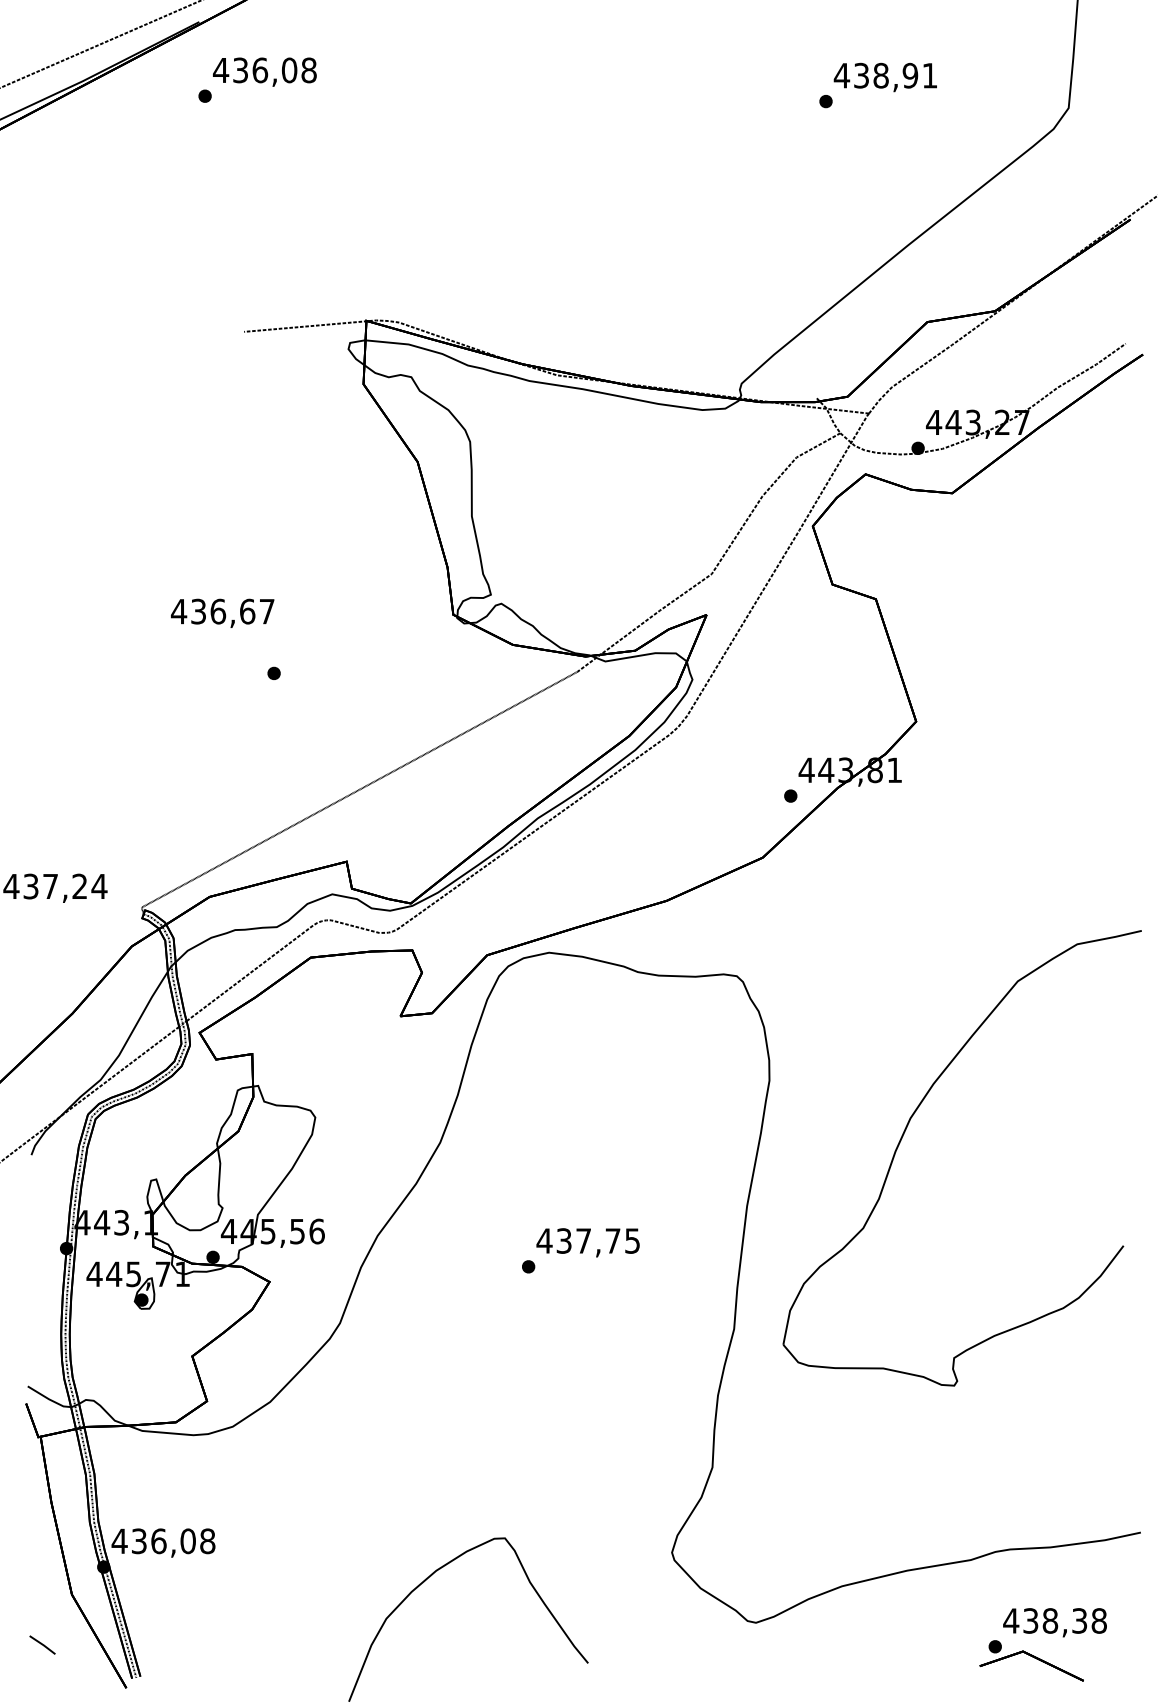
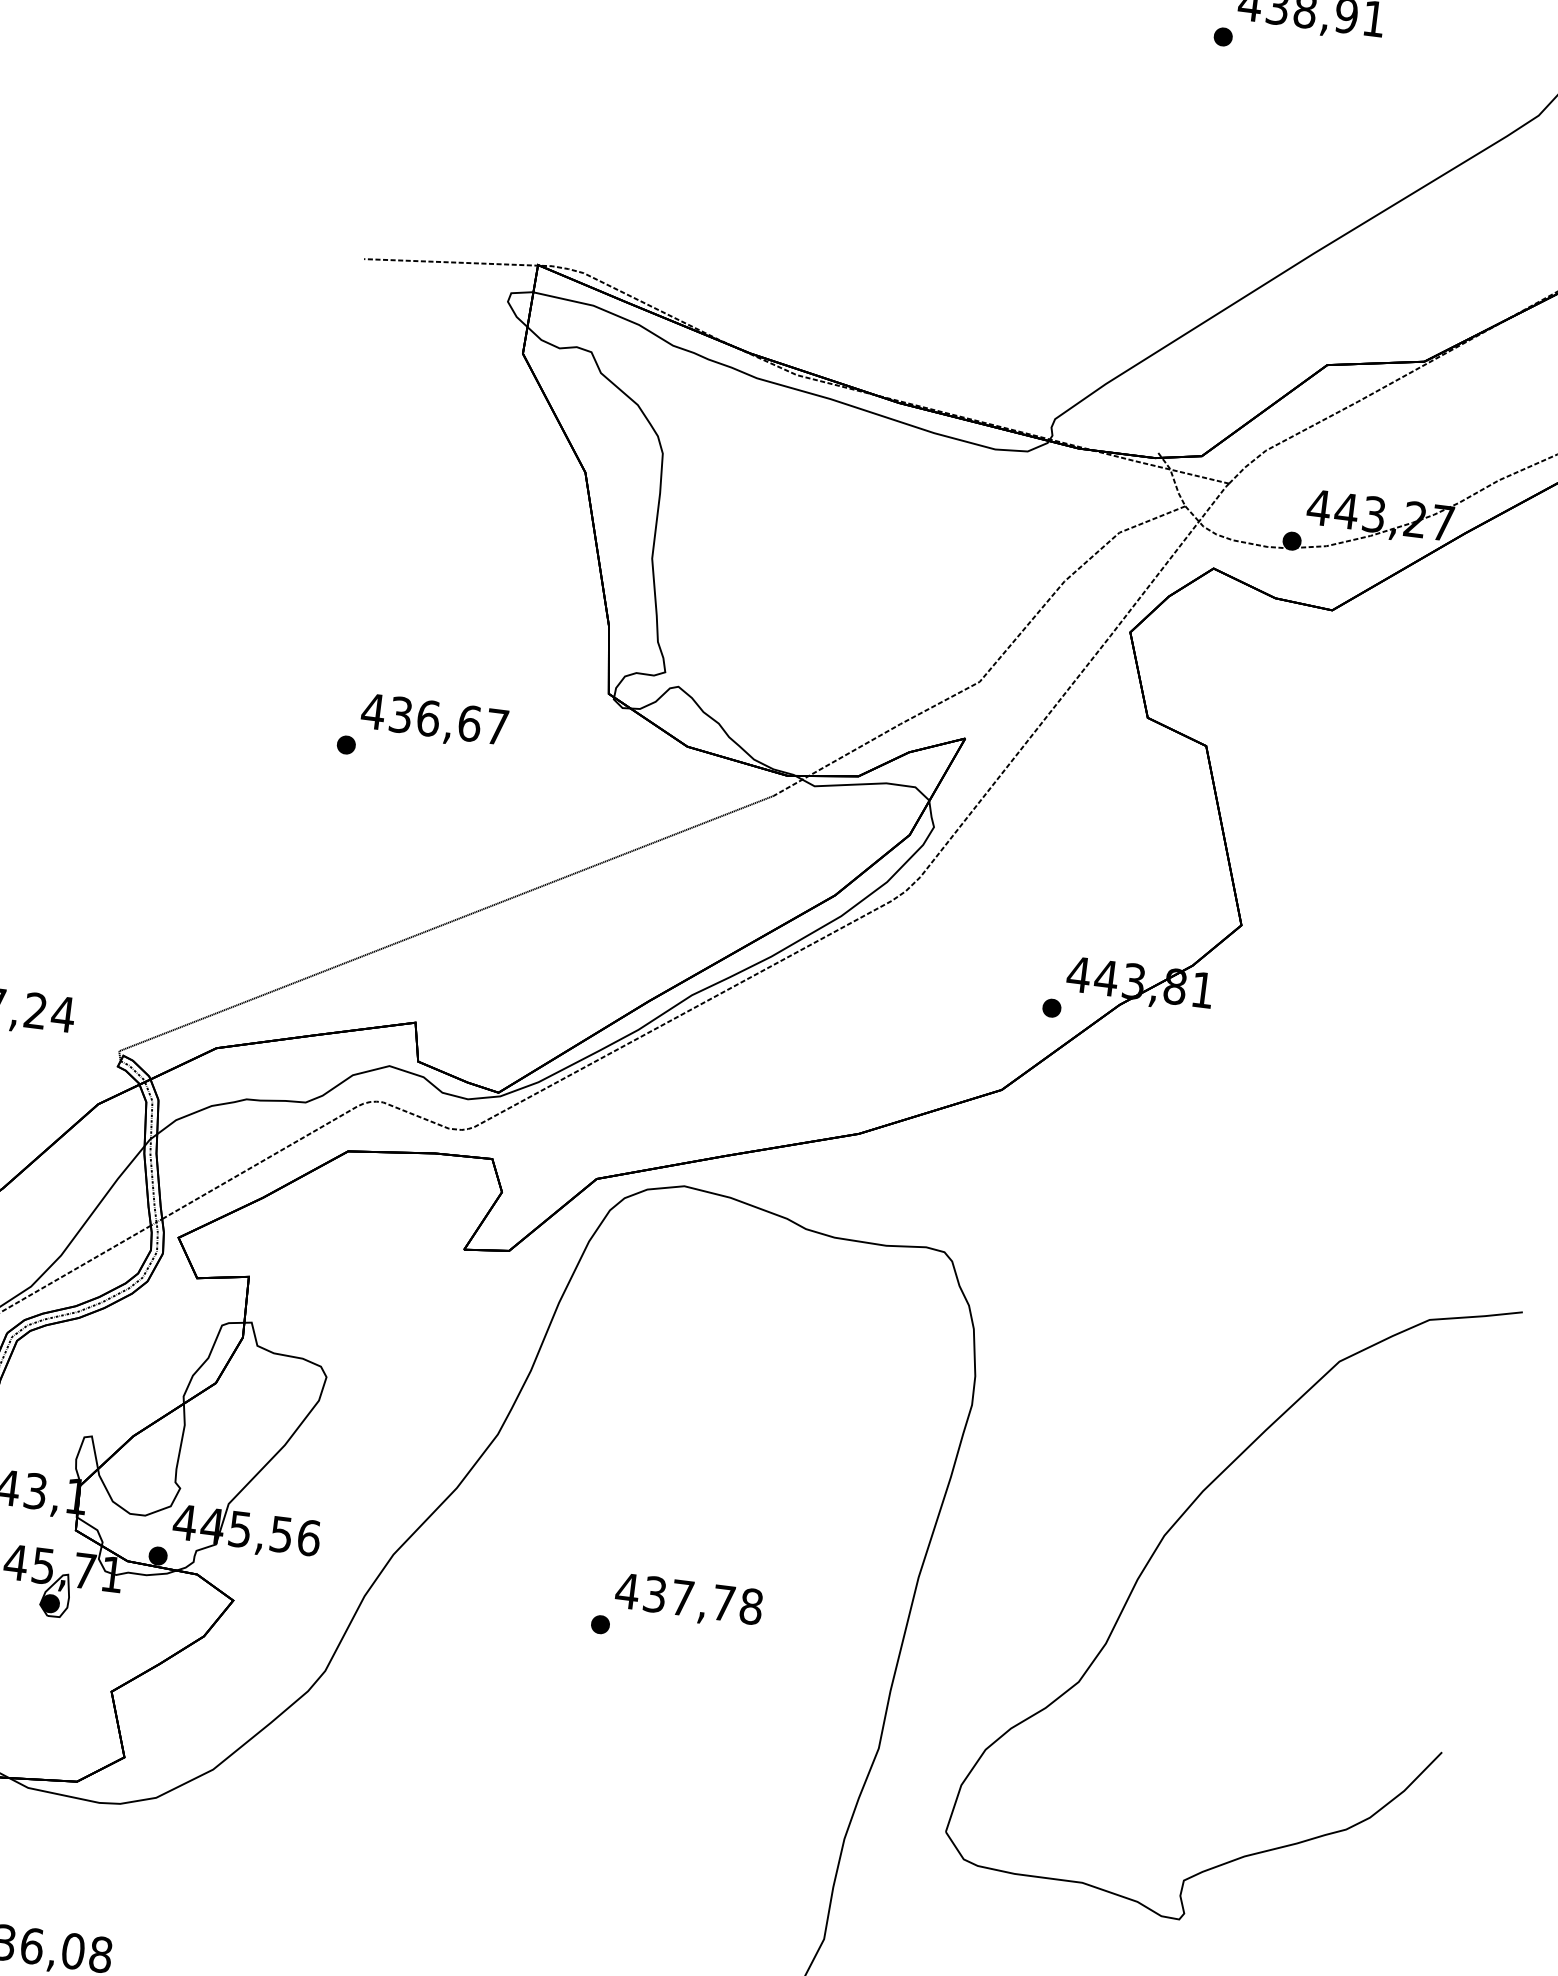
text: (222, 612) -> (434, 720), moved
part: (905, 1132) -> (1154, 1554), moved
text: (632, 1240) -> (751, 1605), 437,75 -> 437,78

